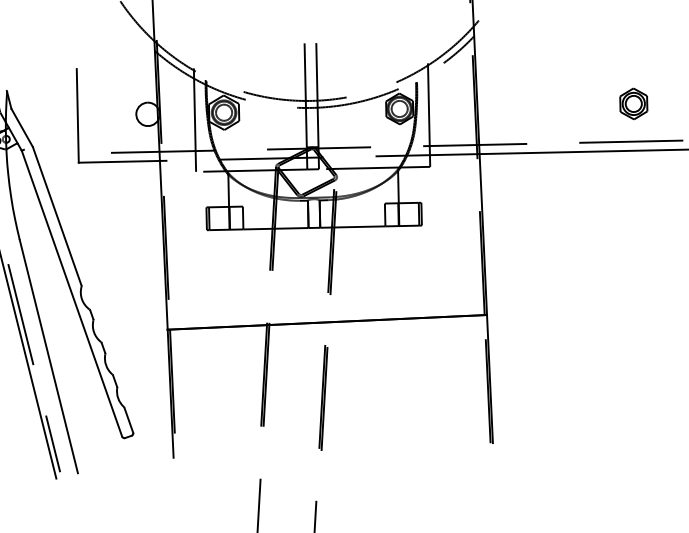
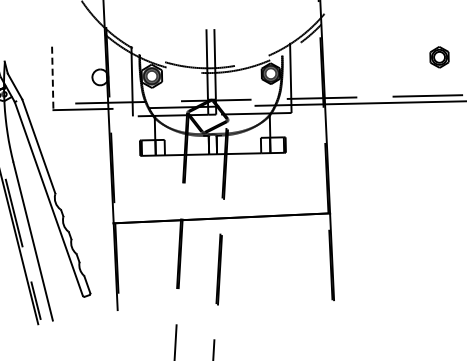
part: (633, 104) -> (439, 57), moved
line: (77, 115) -> (52, 78), solid -> dashed

